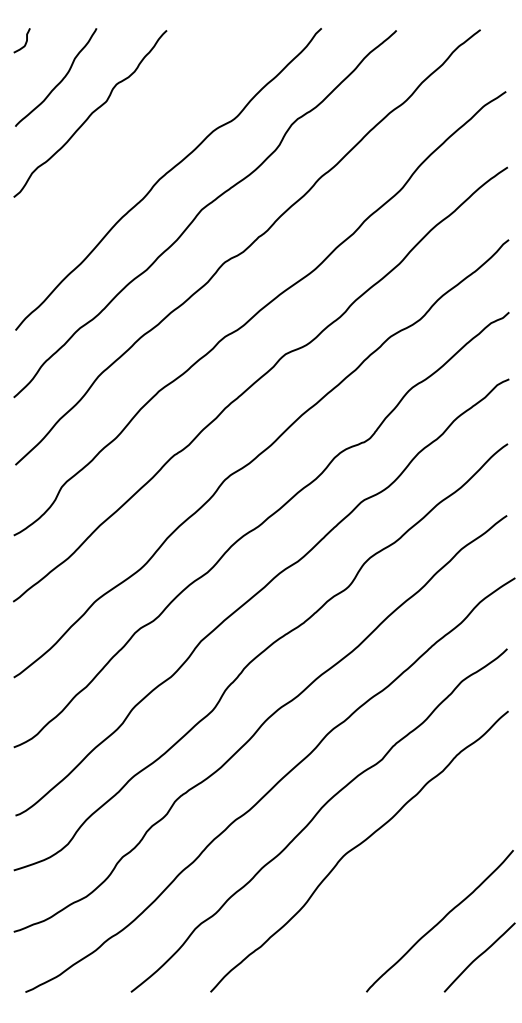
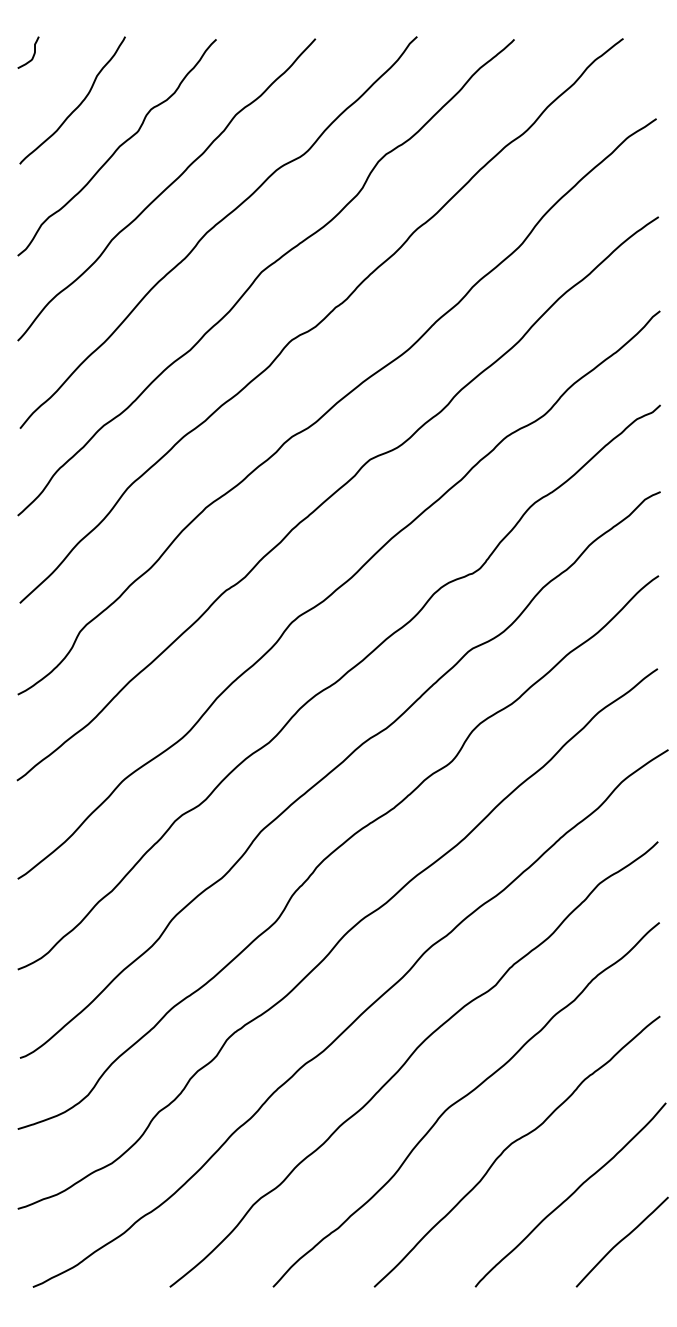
curve: (128, 146) -> (166, 189), added
curve: (394, 883) -> (511, 1145), added

